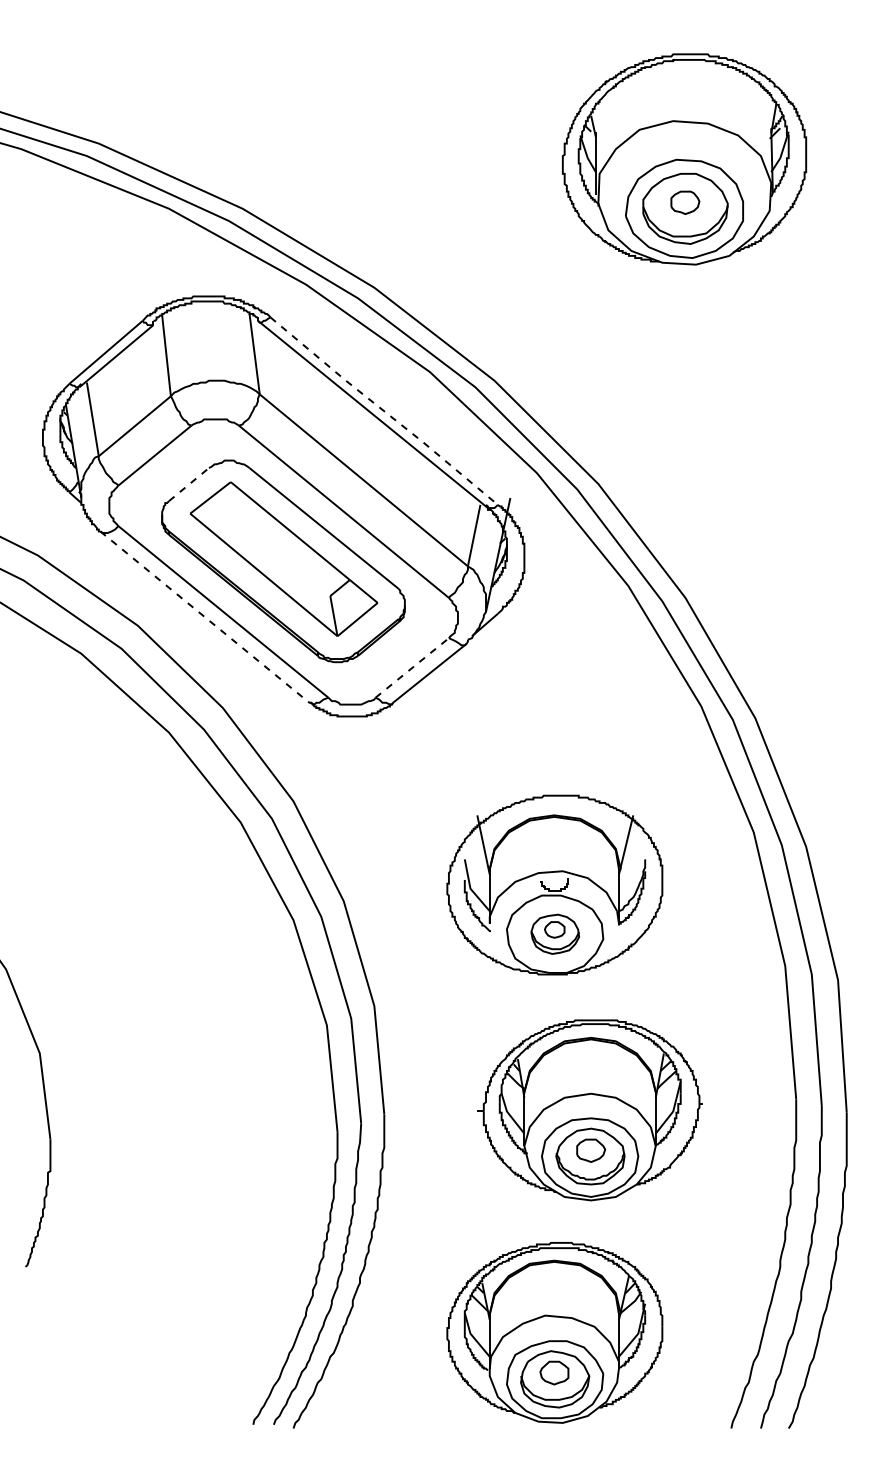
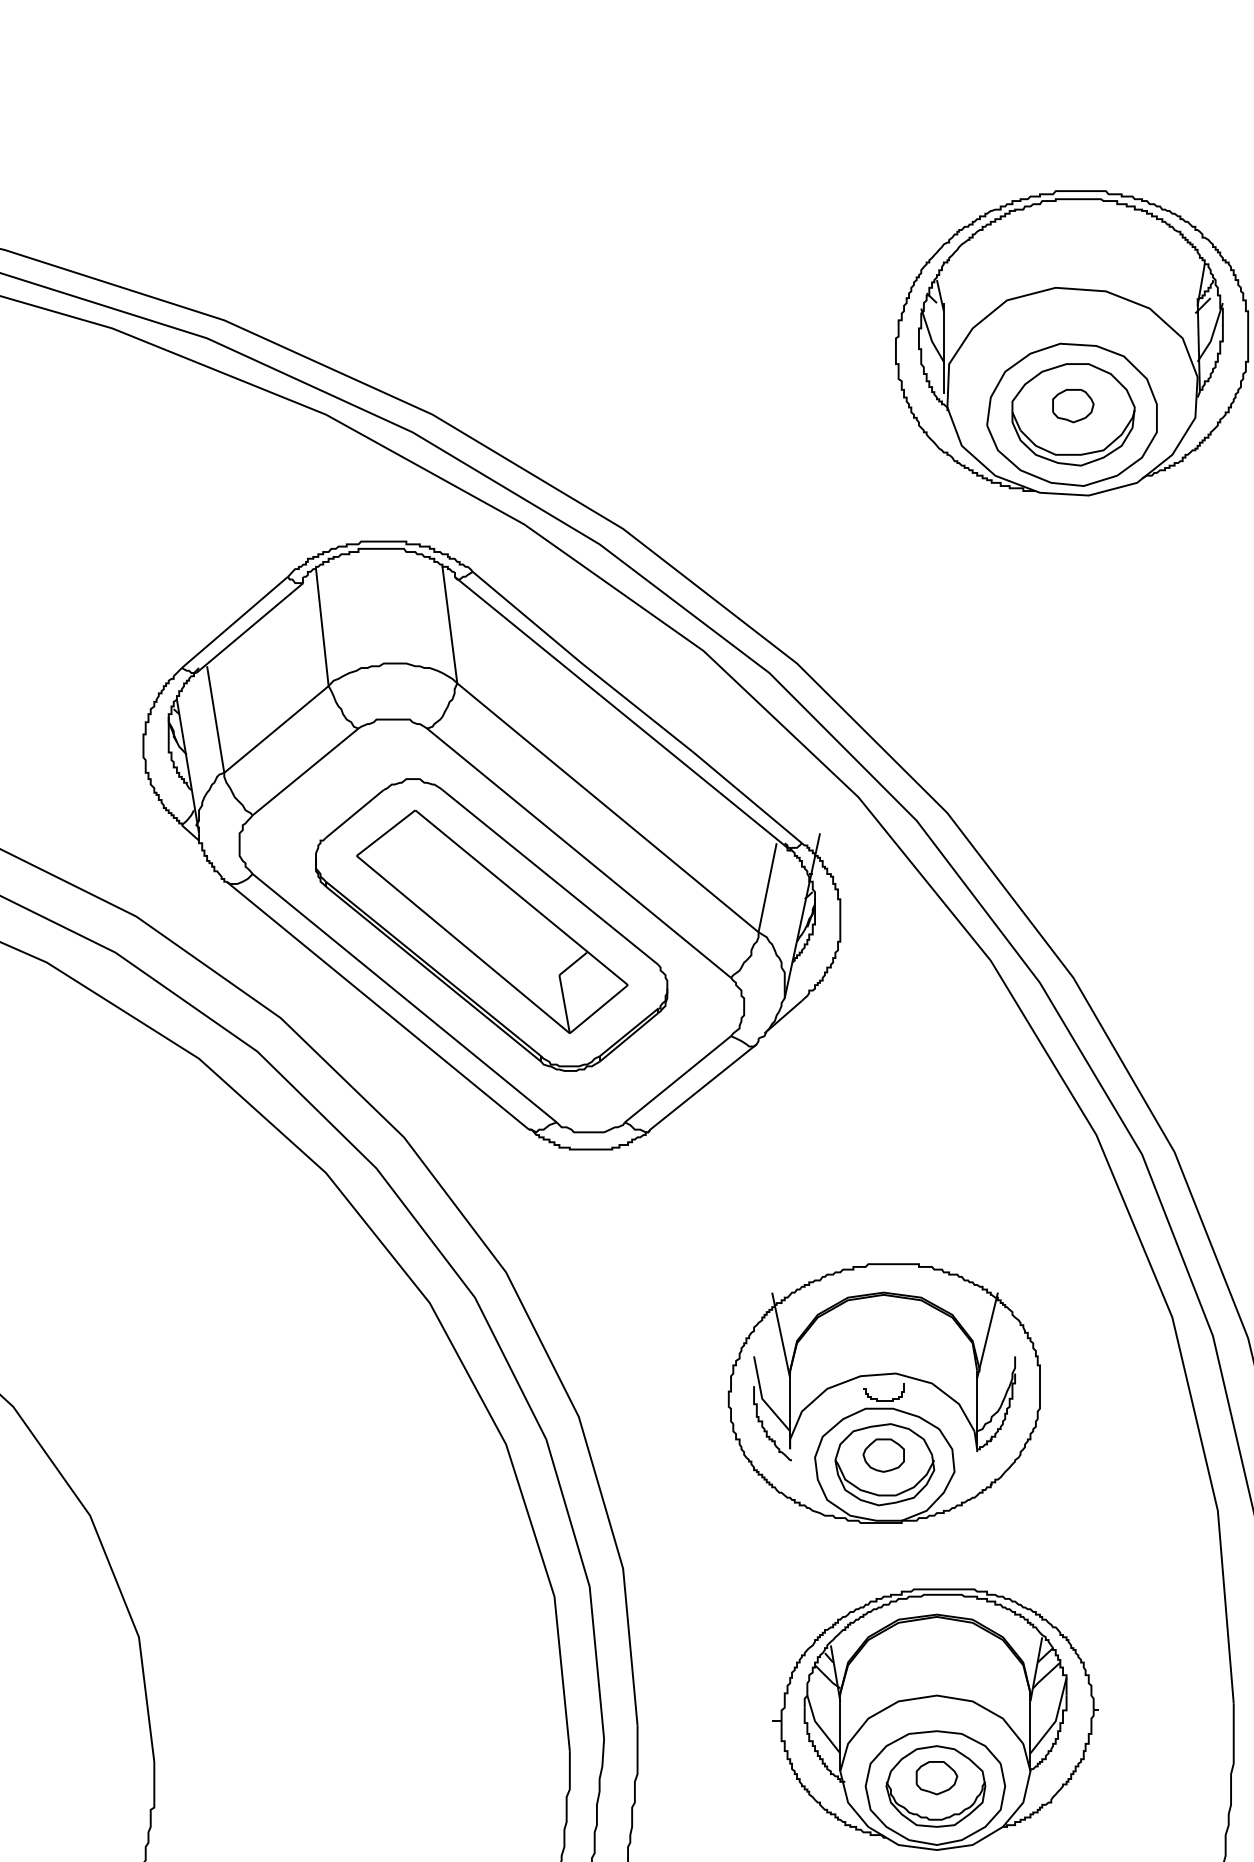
line: (384, 411) -> (637, 708), dashed -> solid
line: (189, 484) -> (355, 813), dashed -> solid
line: (205, 617) -> (378, 1006), dashed -> solid
line: (412, 667) -> (678, 1078), dashed -> solid
part: (555, 934) -> (885, 1465), size x1.43

